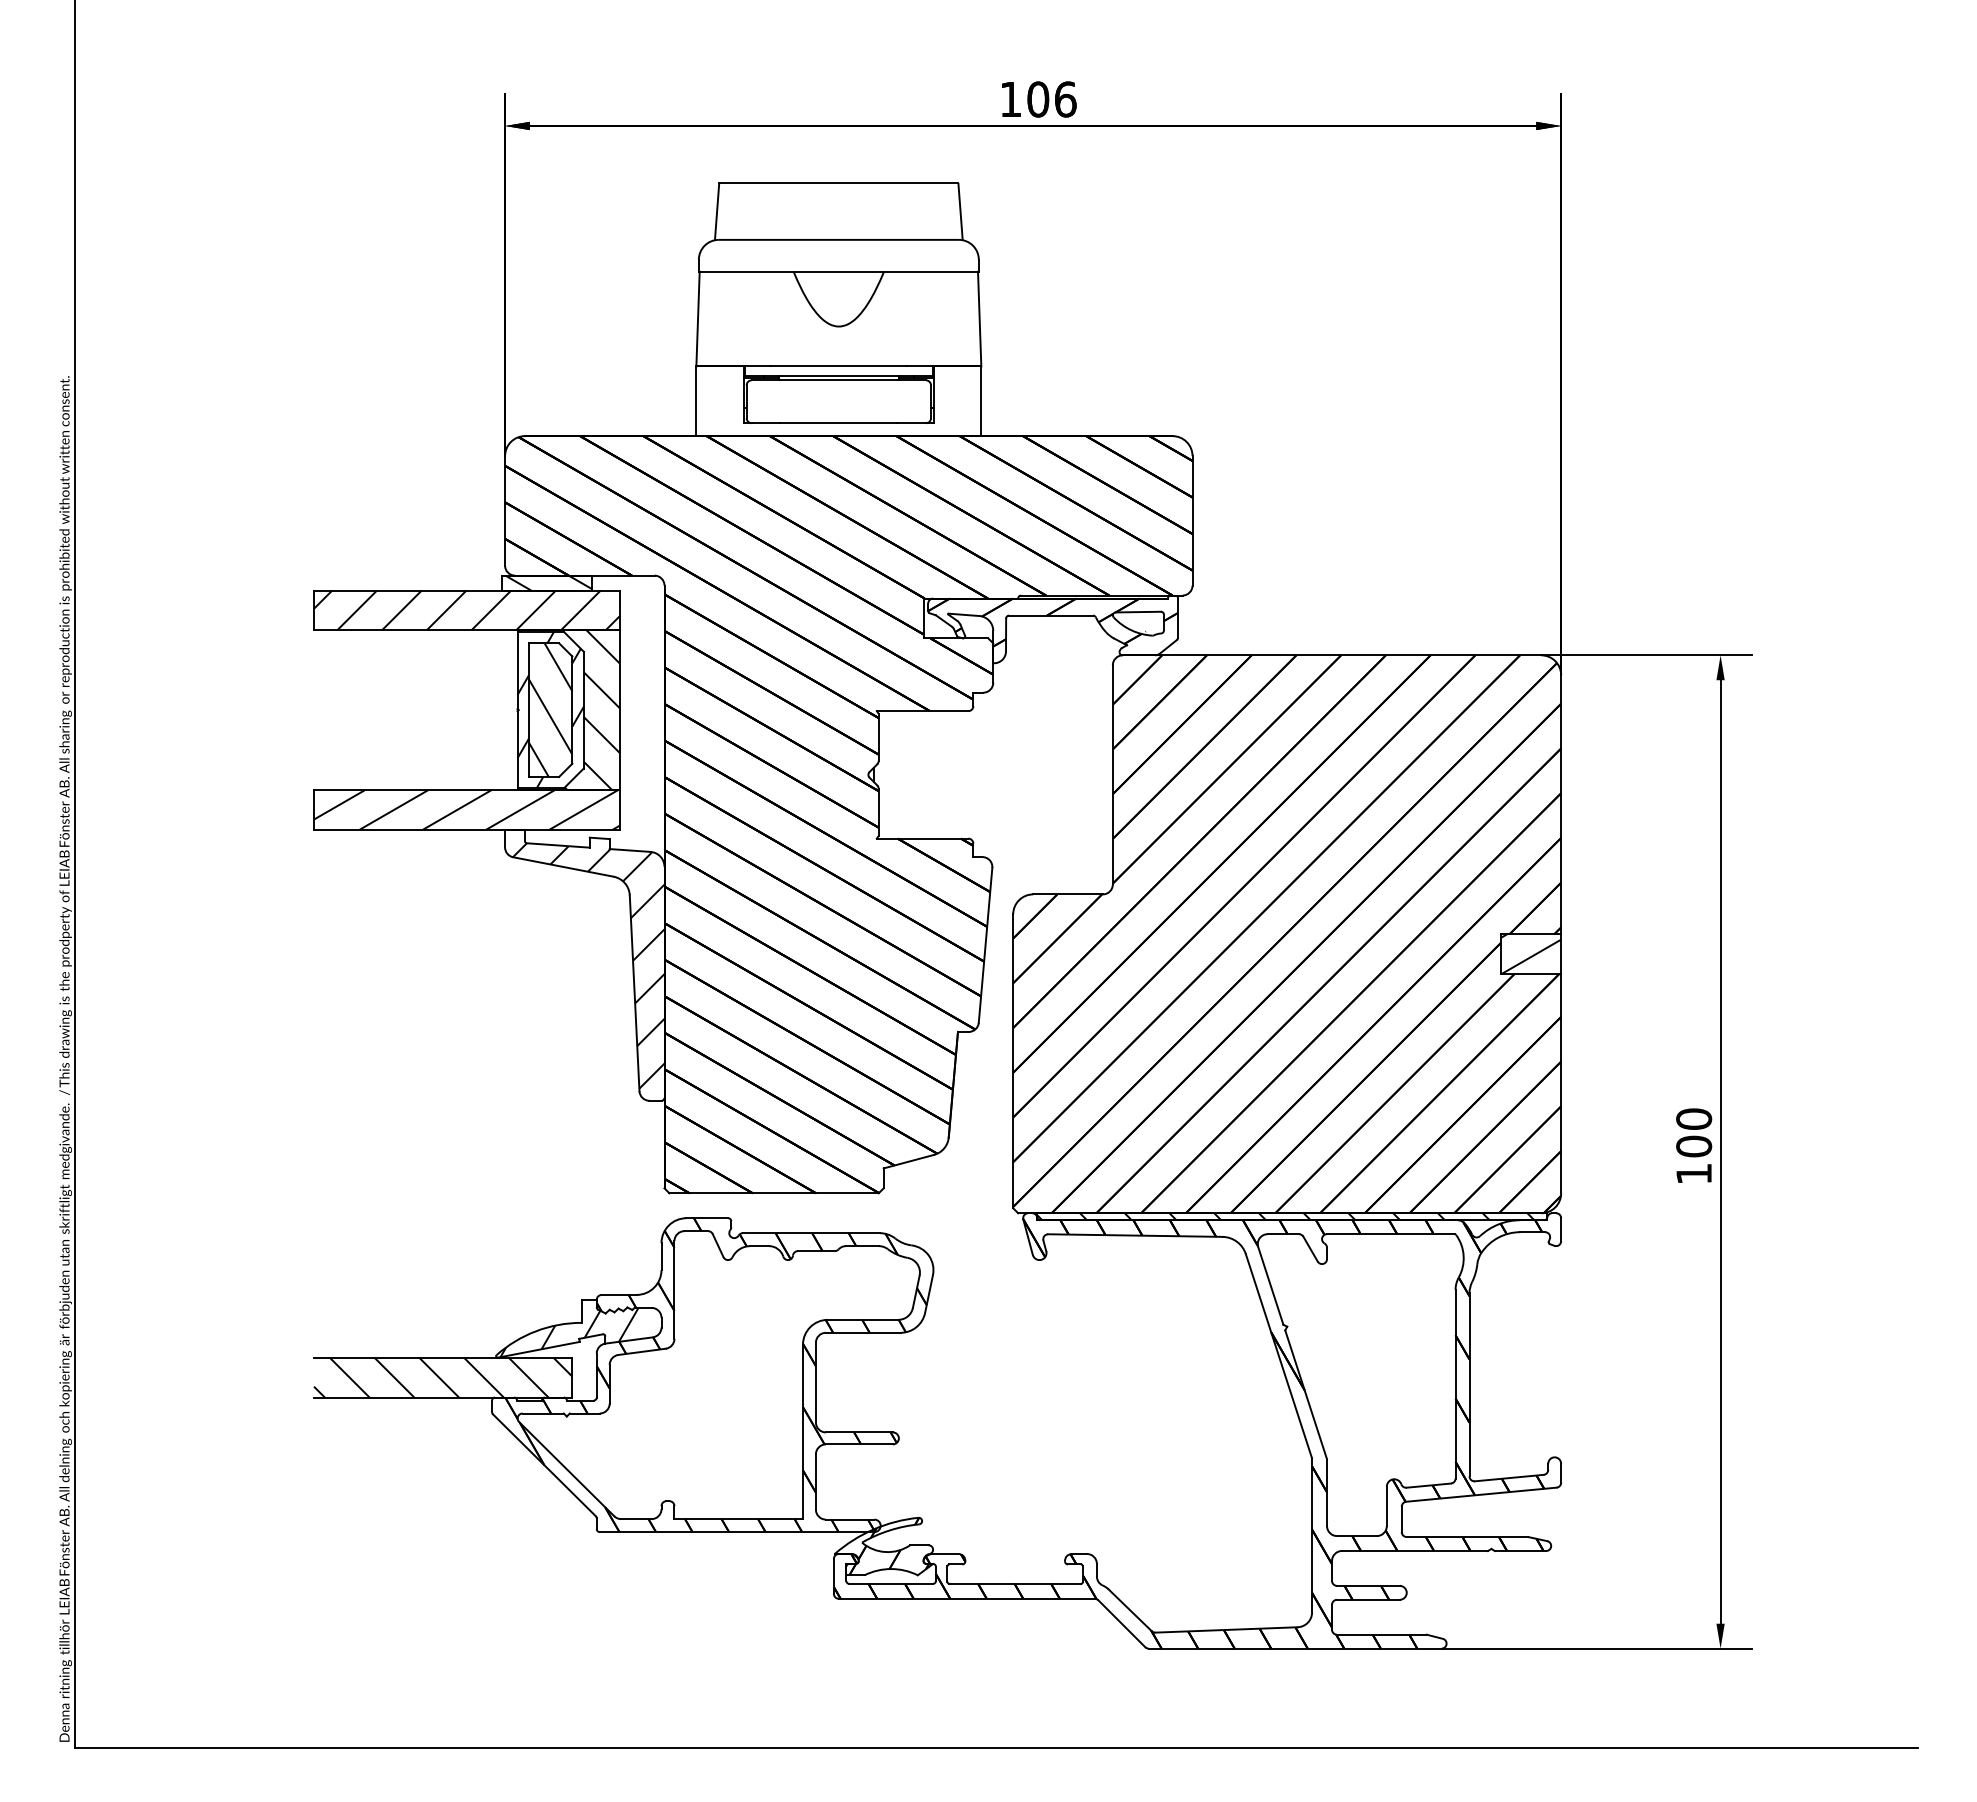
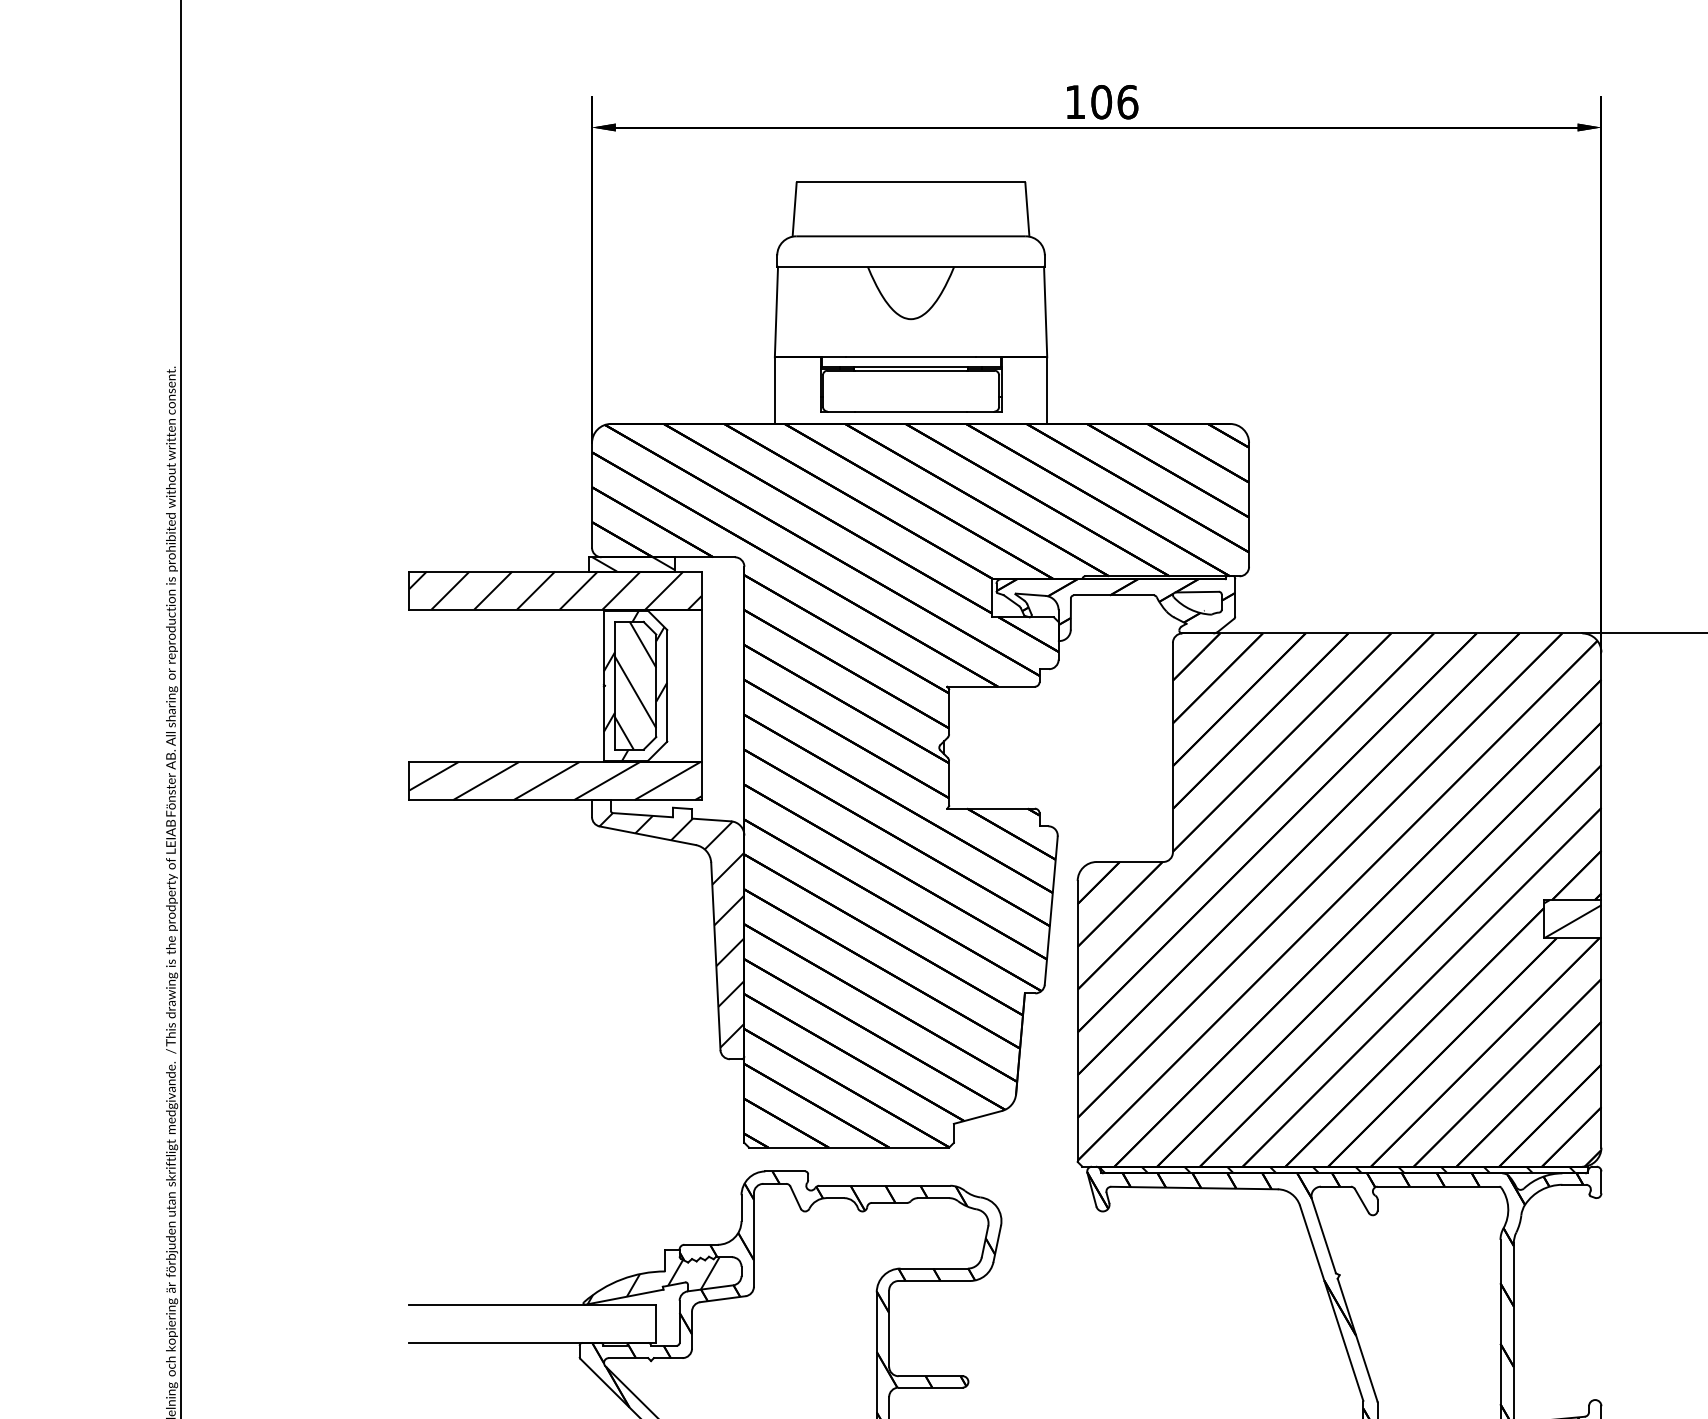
hatch: (570, 709) -> (654, 685), removed
hatch: (442, 1377) -> (532, 1323), removed

